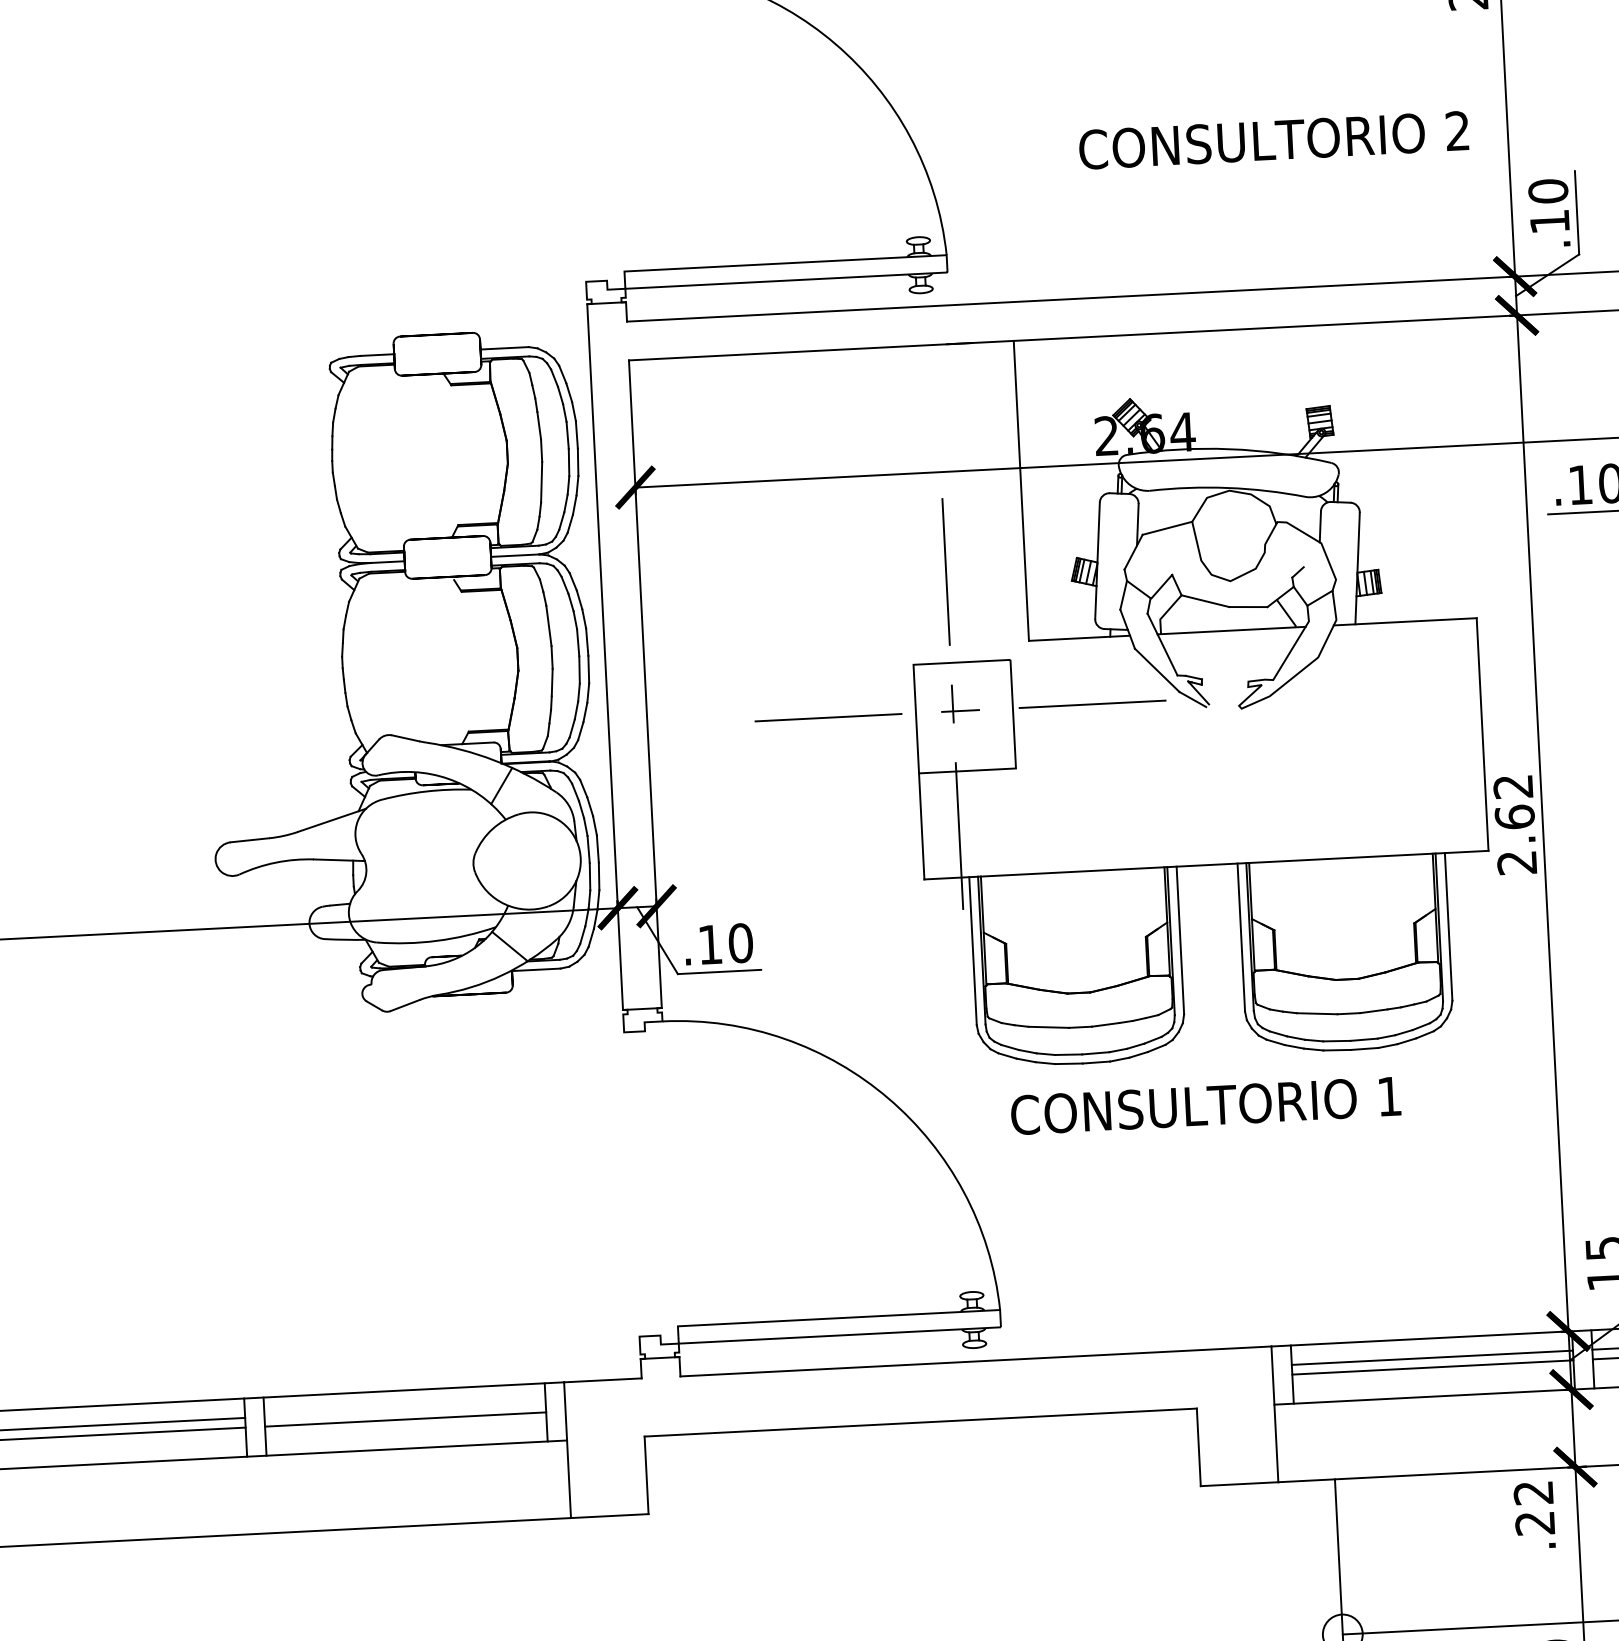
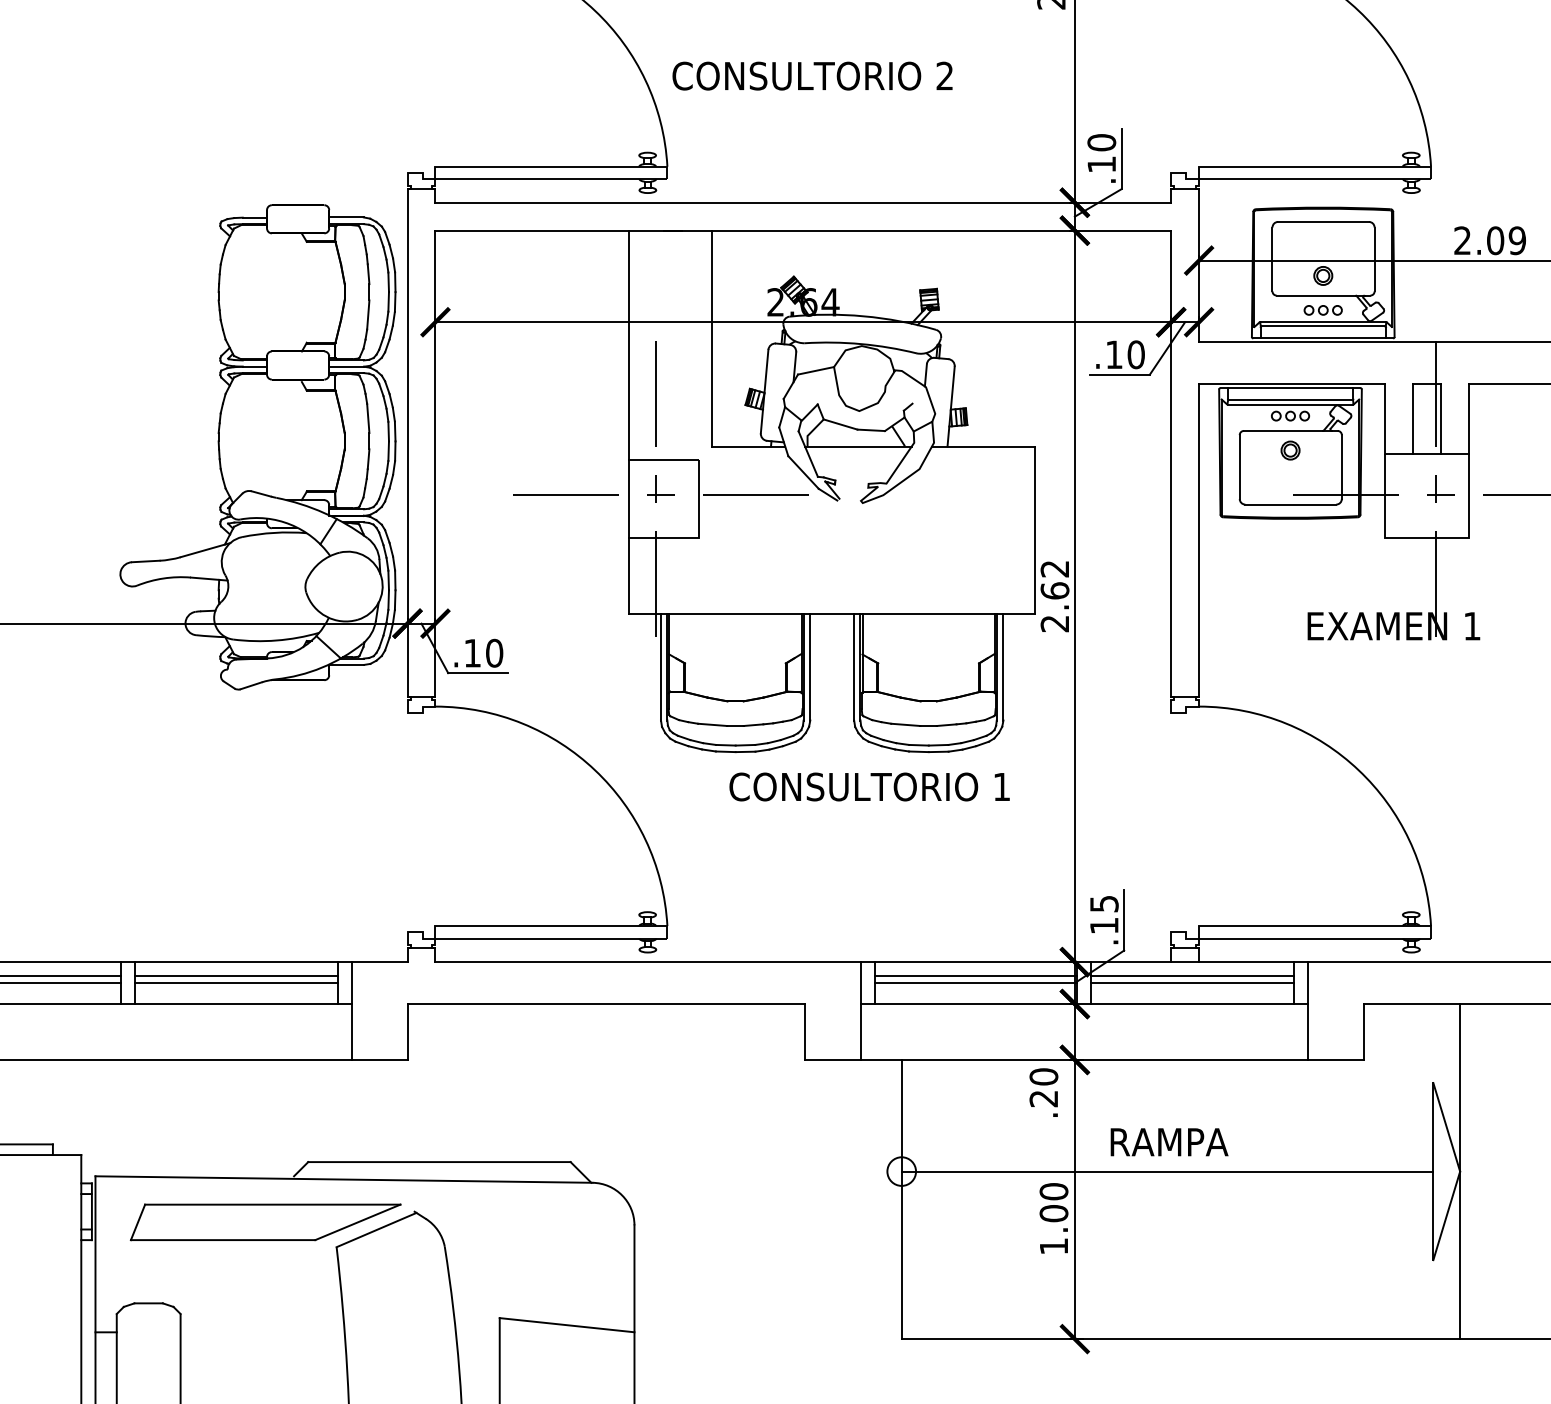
text: (1273, 139) -> (812, 75), moved
line: (905, 504) -> (628, 344), added
text: (1205, 1105) -> (869, 786), moved
line: (405, 1410) -> (236, 976), added
text: (1533, 1492) -> (1043, 1076), .22 -> .20

